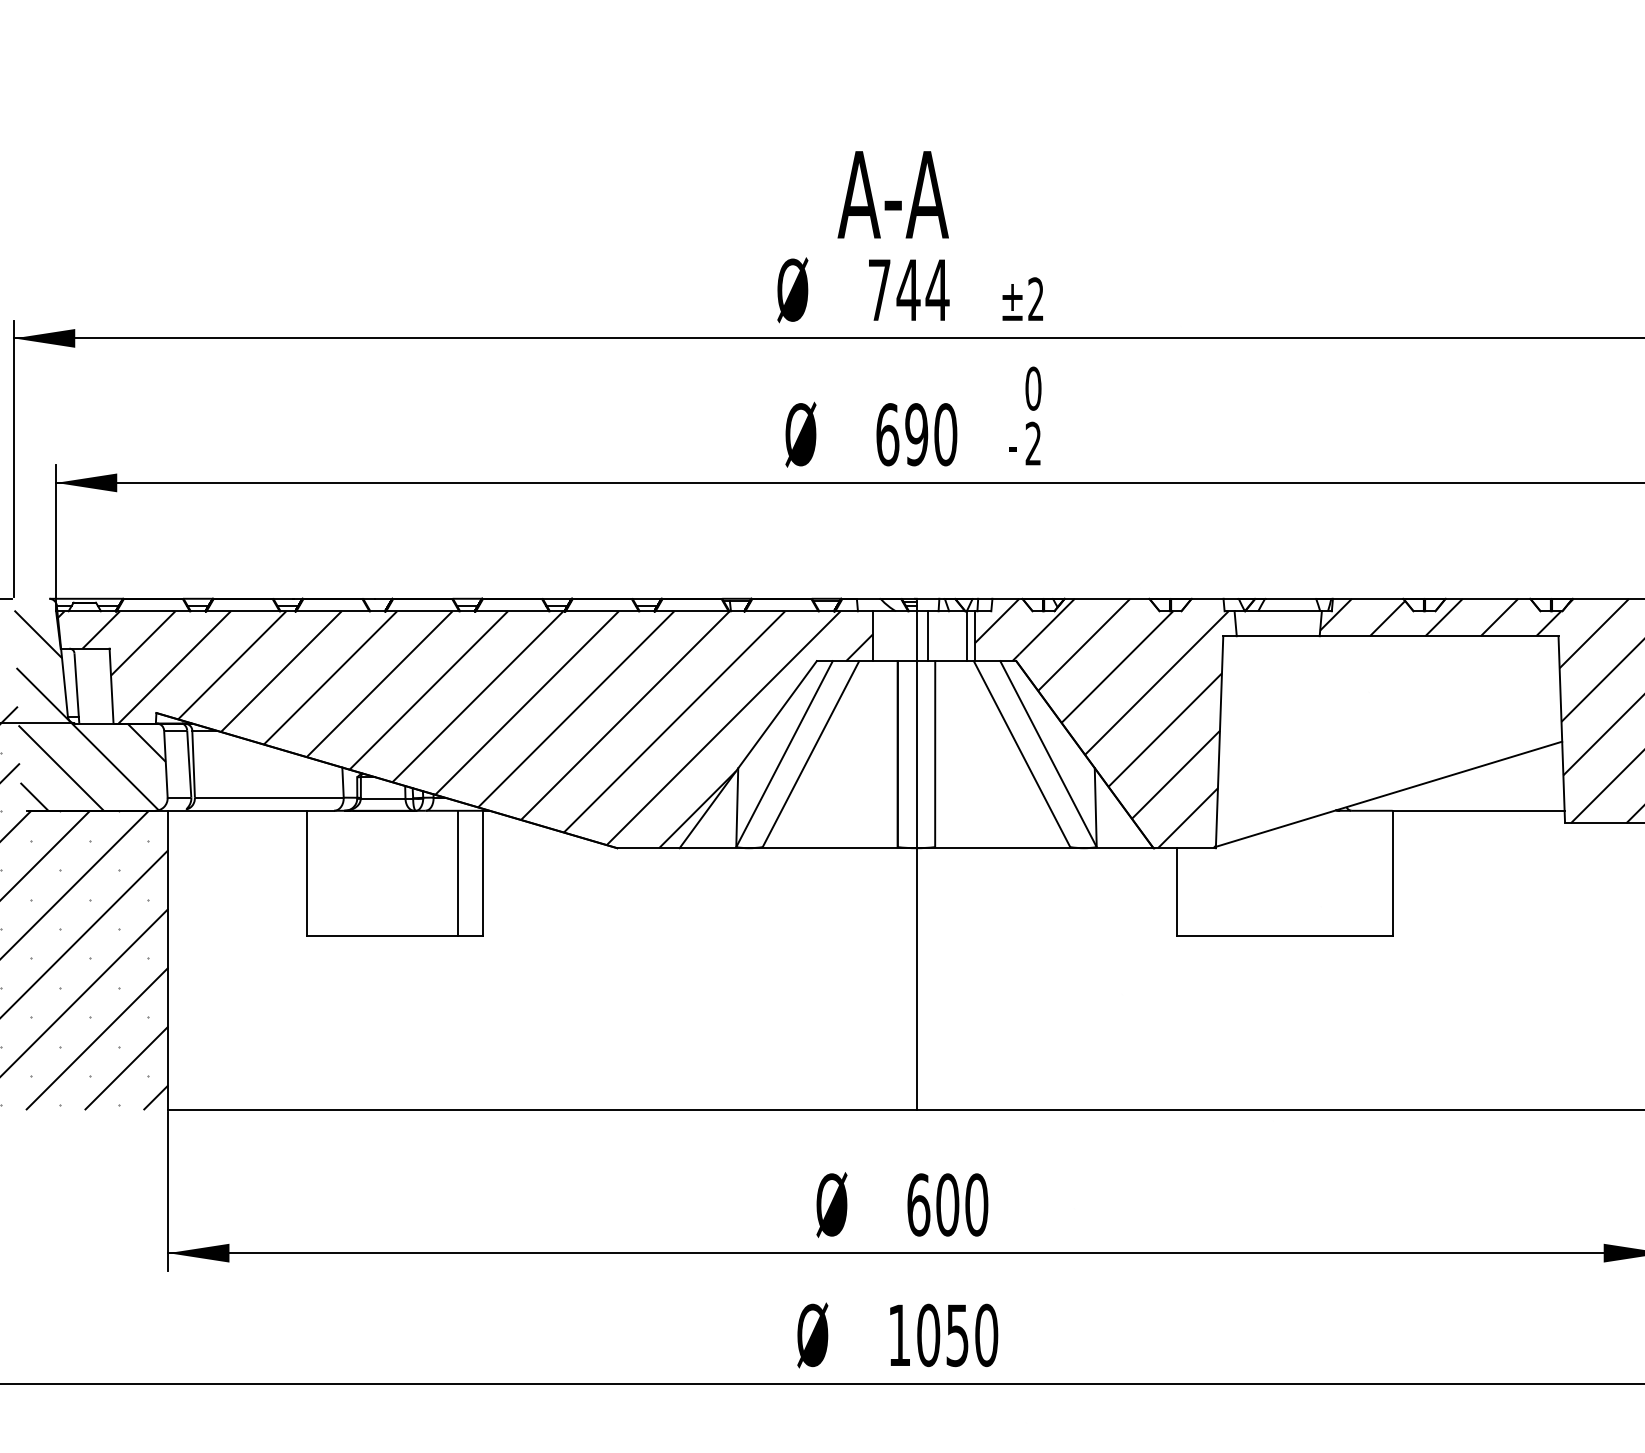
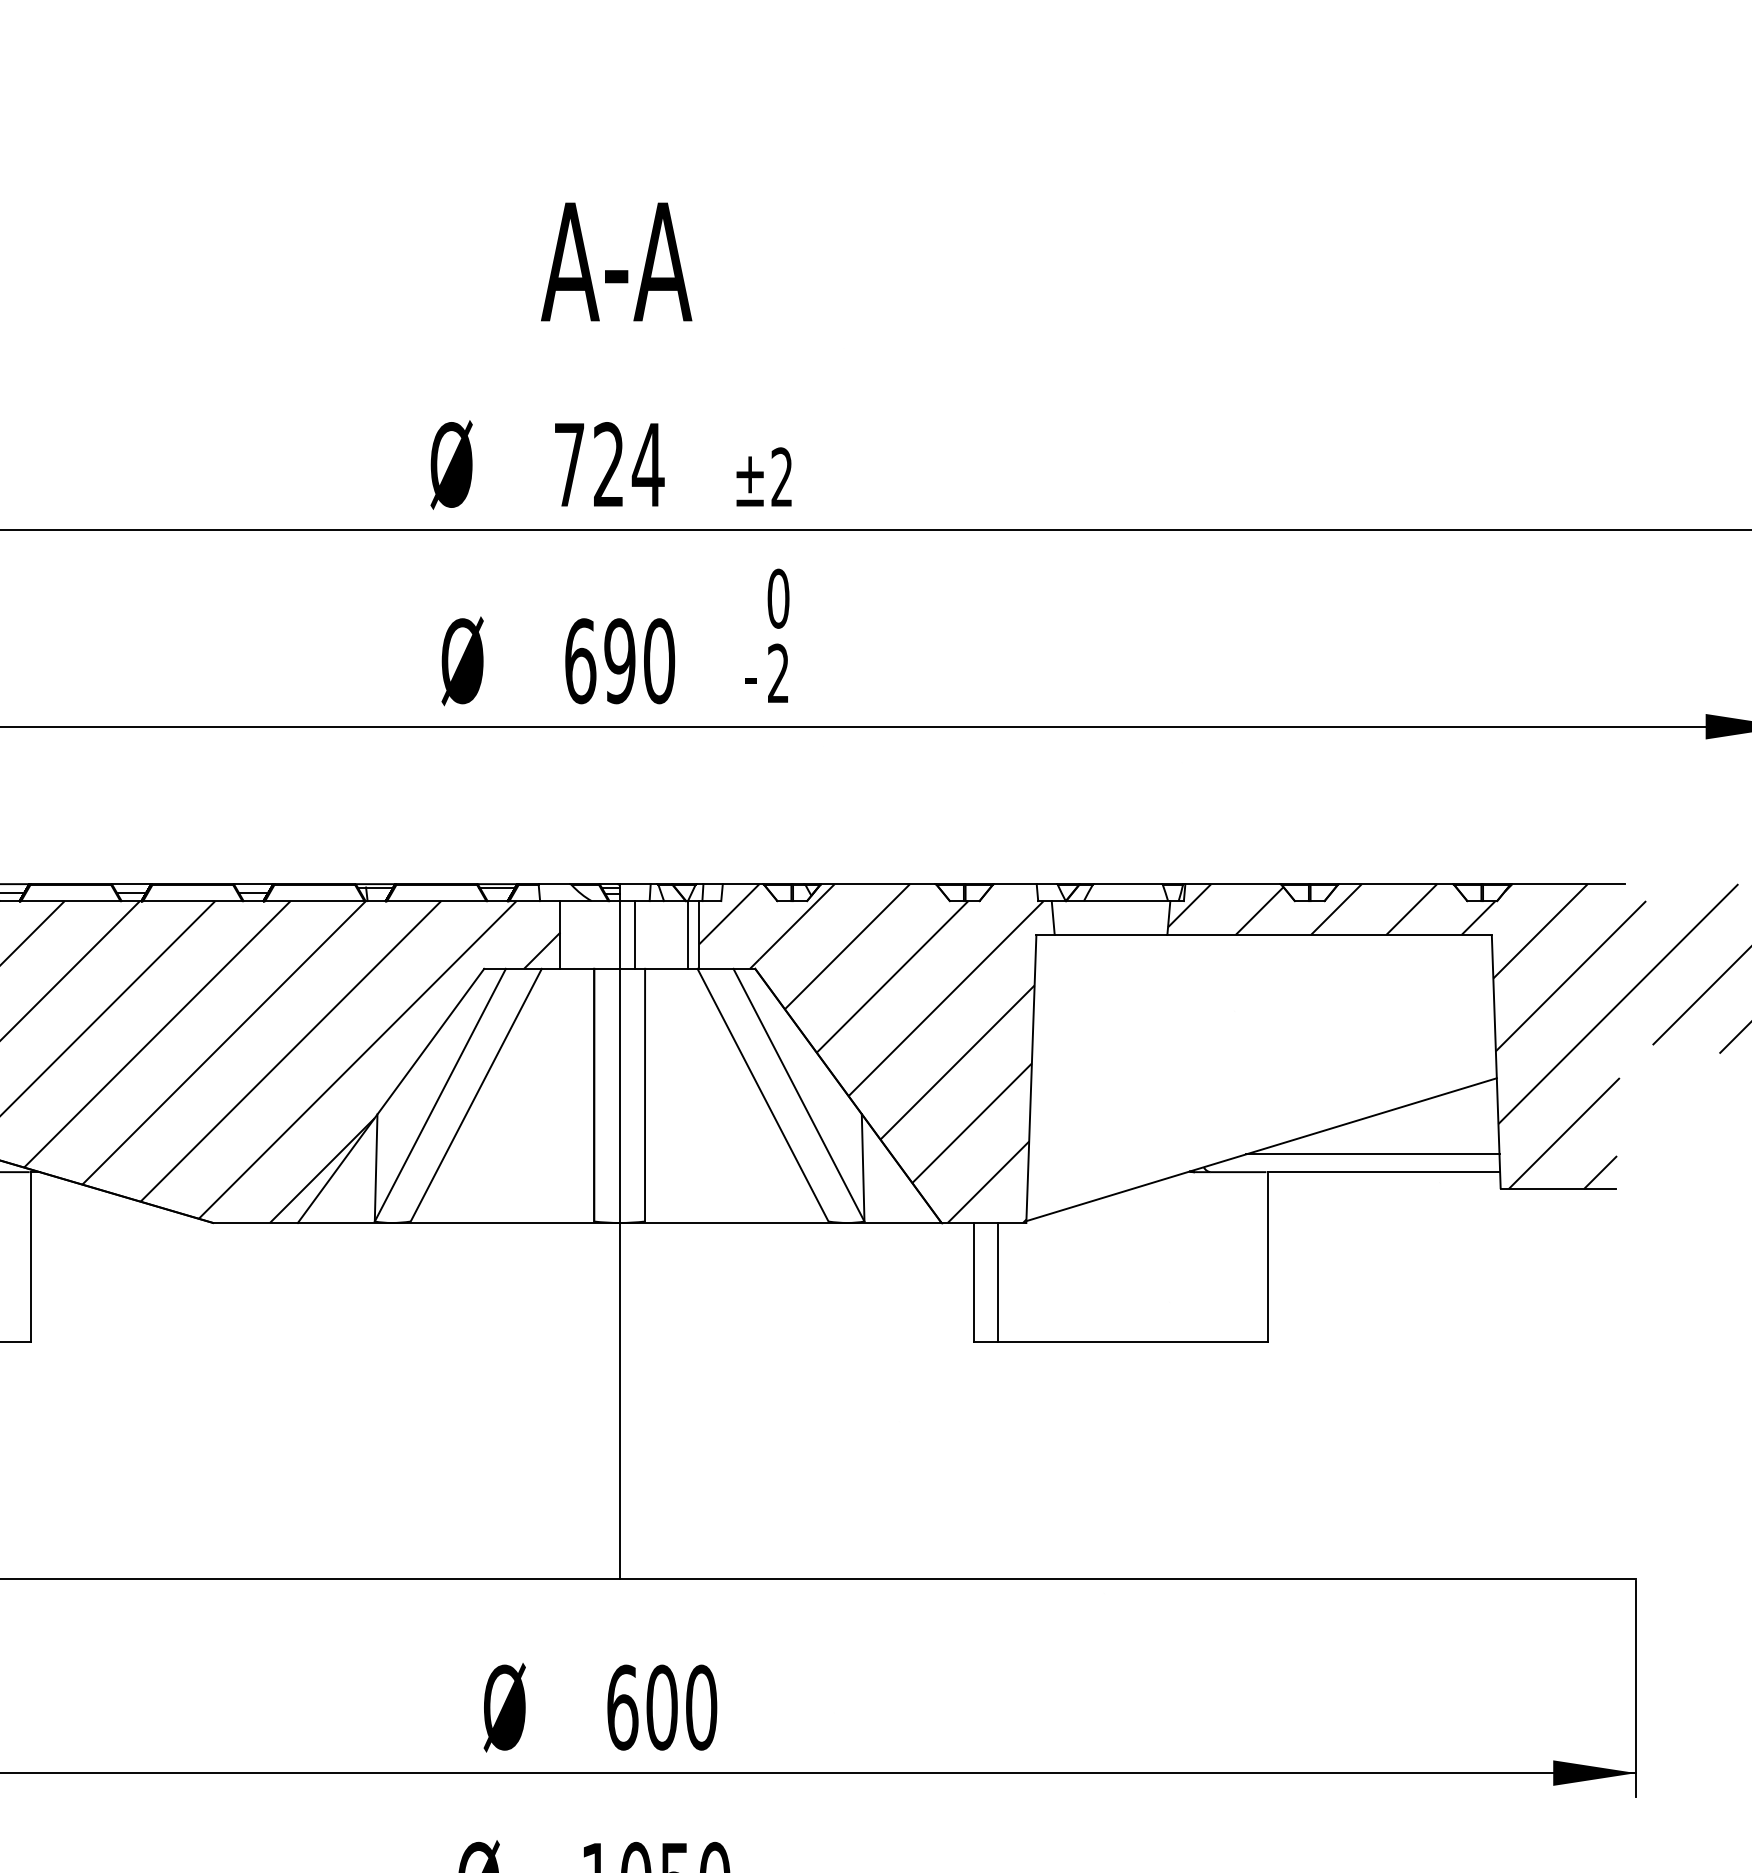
text: (892, 194) -> (615, 261), moved
text: (908, 289) -> (608, 463), 744 -> 724
line: (1470, 797) -> (1372, 1154), added
line: (1195, 891) -> (998, 1281), added

